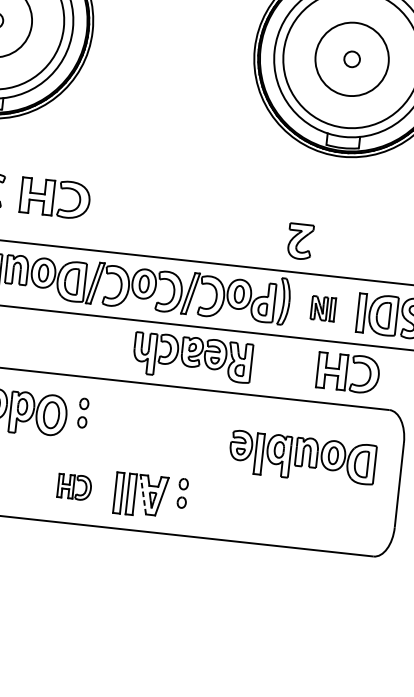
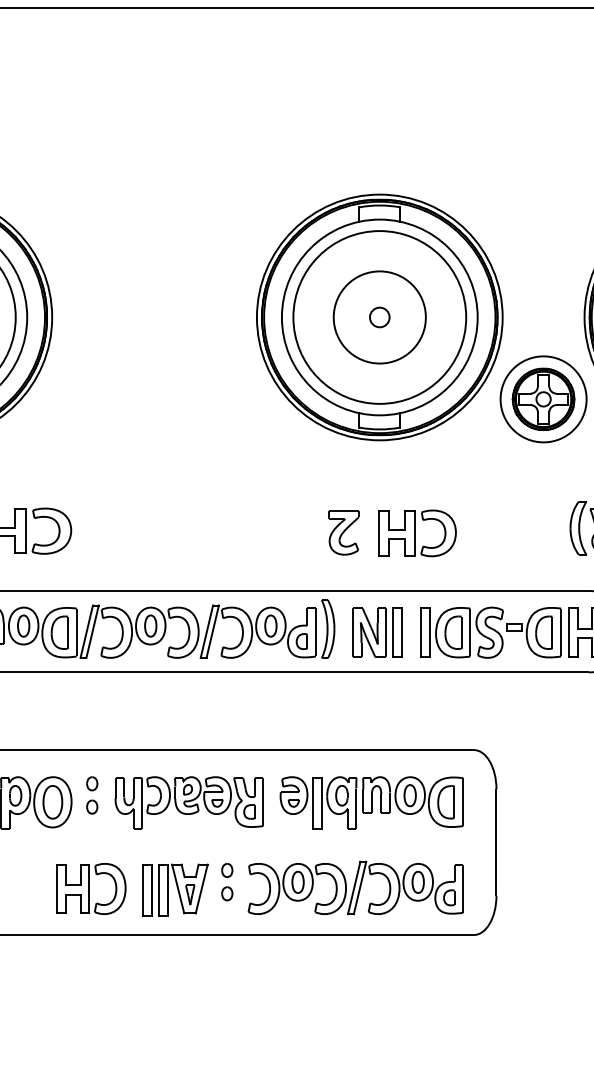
part: (300, 241) -> (343, 532), moved
part: (323, 308) -> (377, 632), size x1.67
part: (192, 357) -> (188, 802), moved
part: (348, 373) -> (417, 533), moved
part: (302, 457) -> (371, 802), moved
part: (74, 486) -> (91, 888), size x1.67
line: (143, 494) -> (178, 888), dashed -> solid
part: (283, 508) -> (355, 887), added

